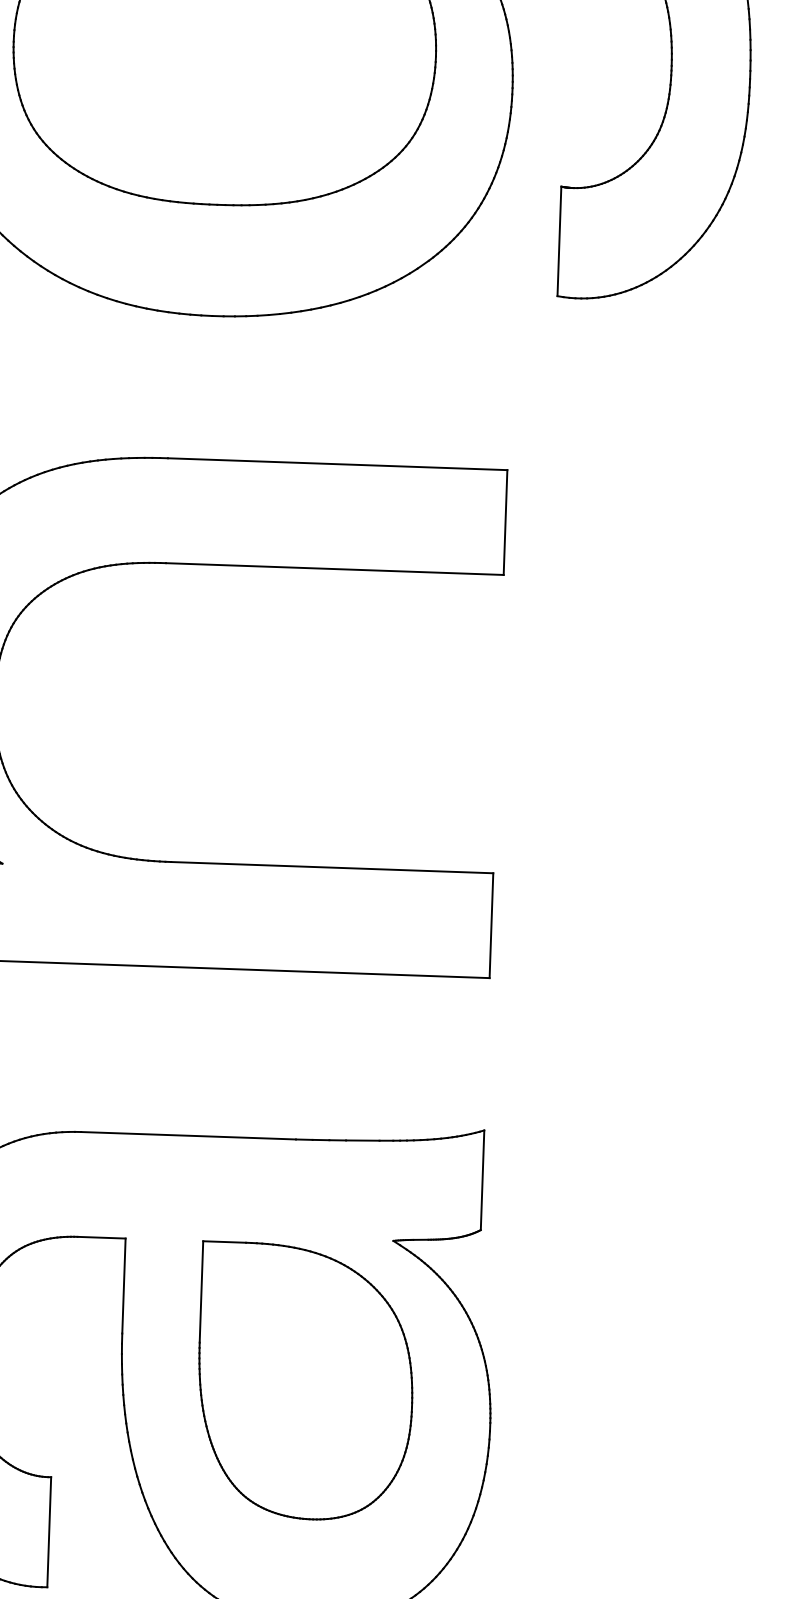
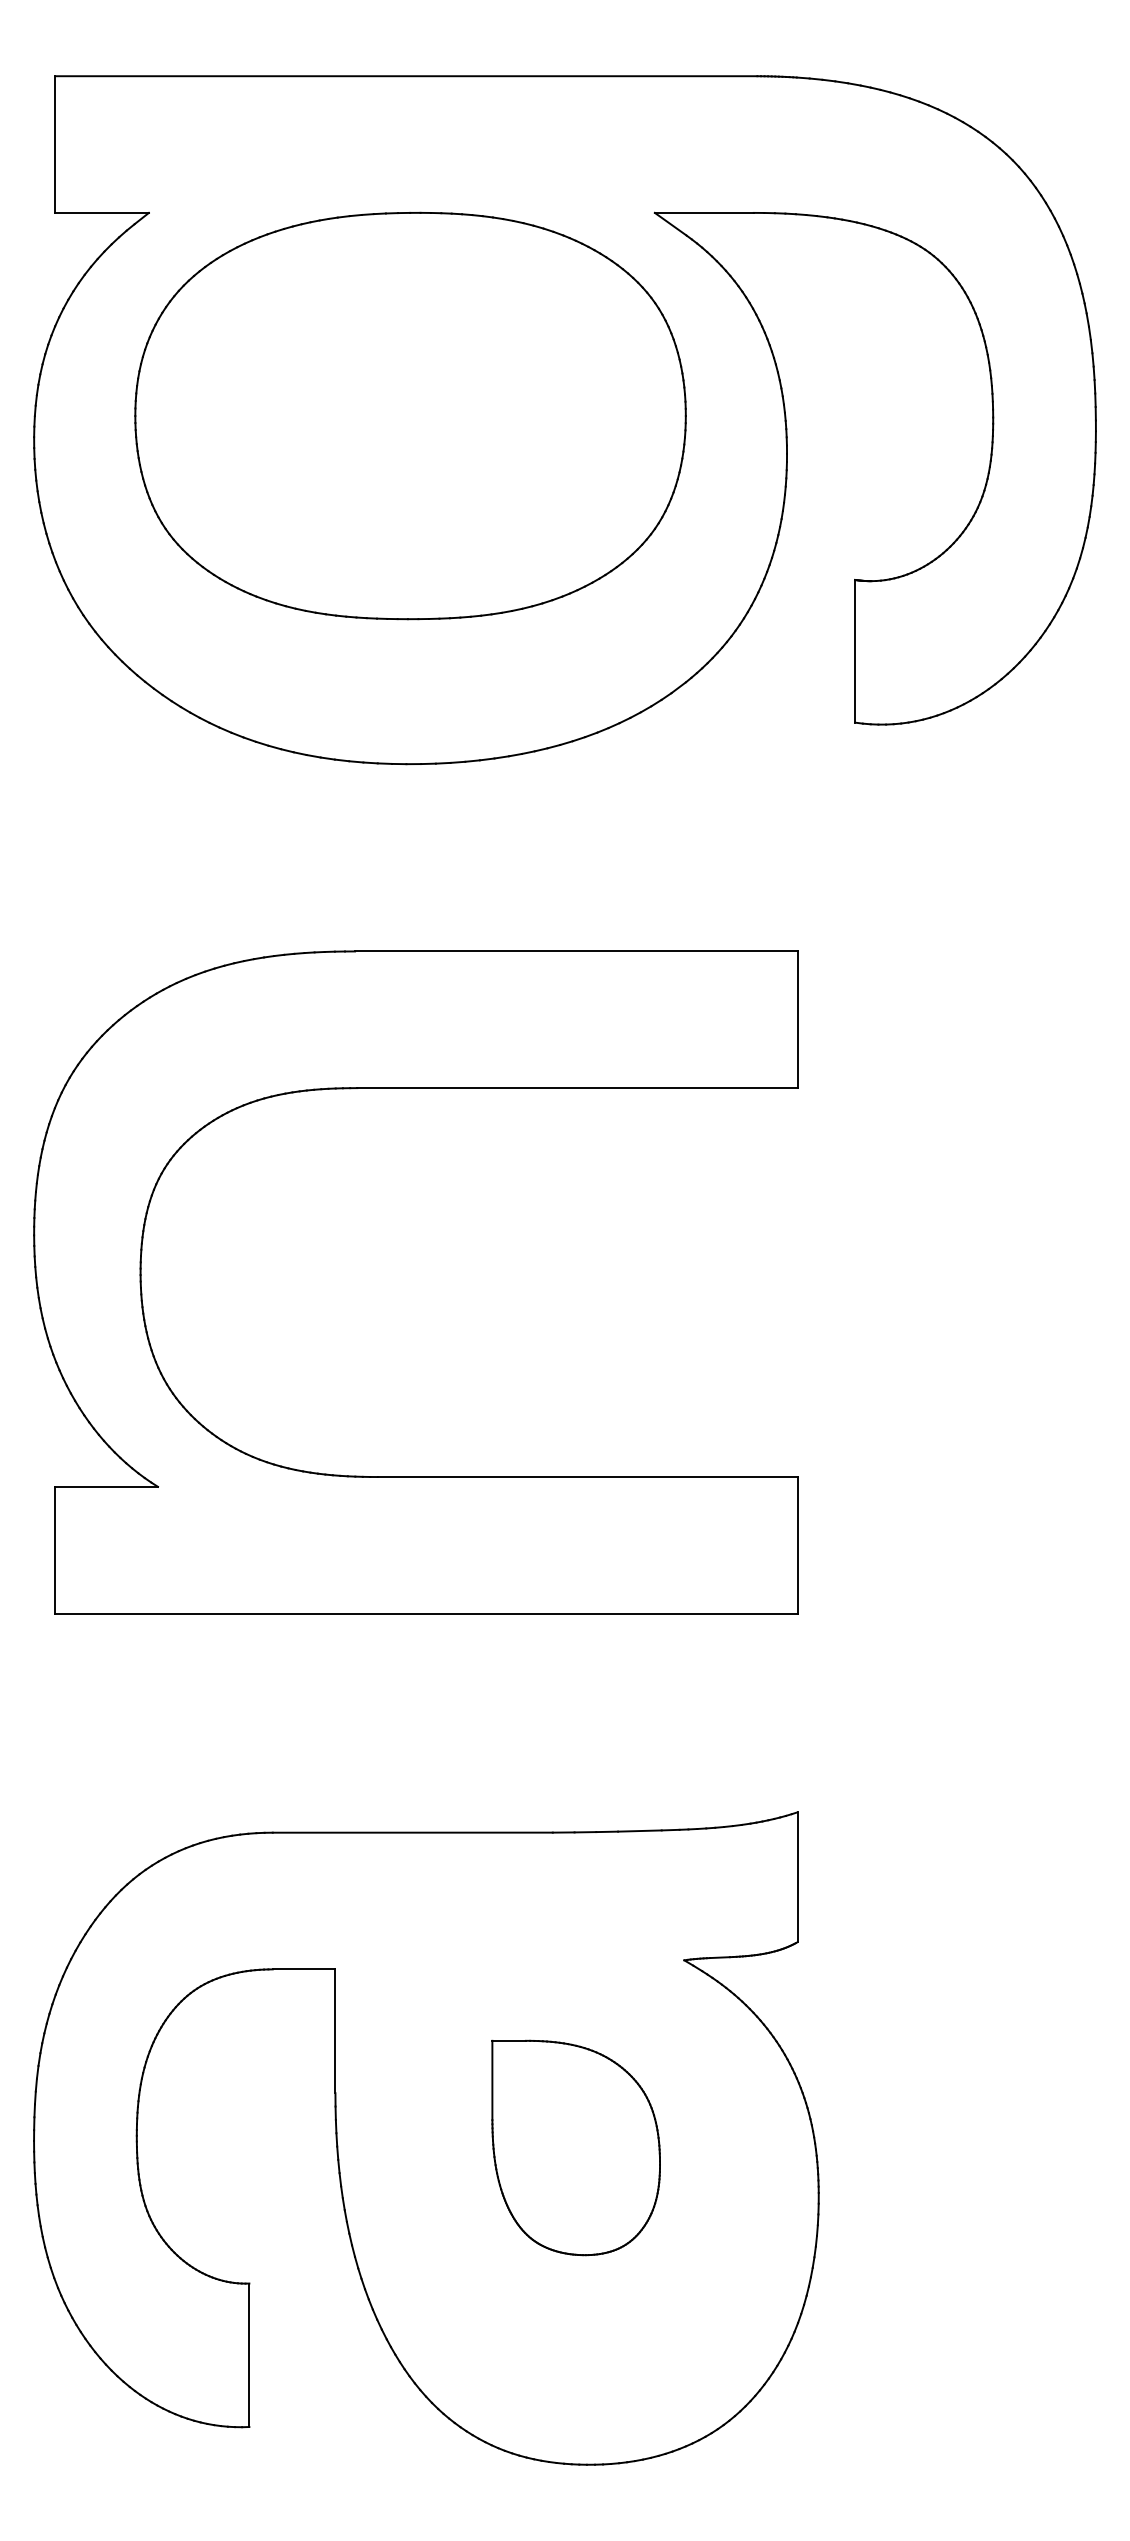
part: (304, 1381) -> (575, 2147), size x0.6

